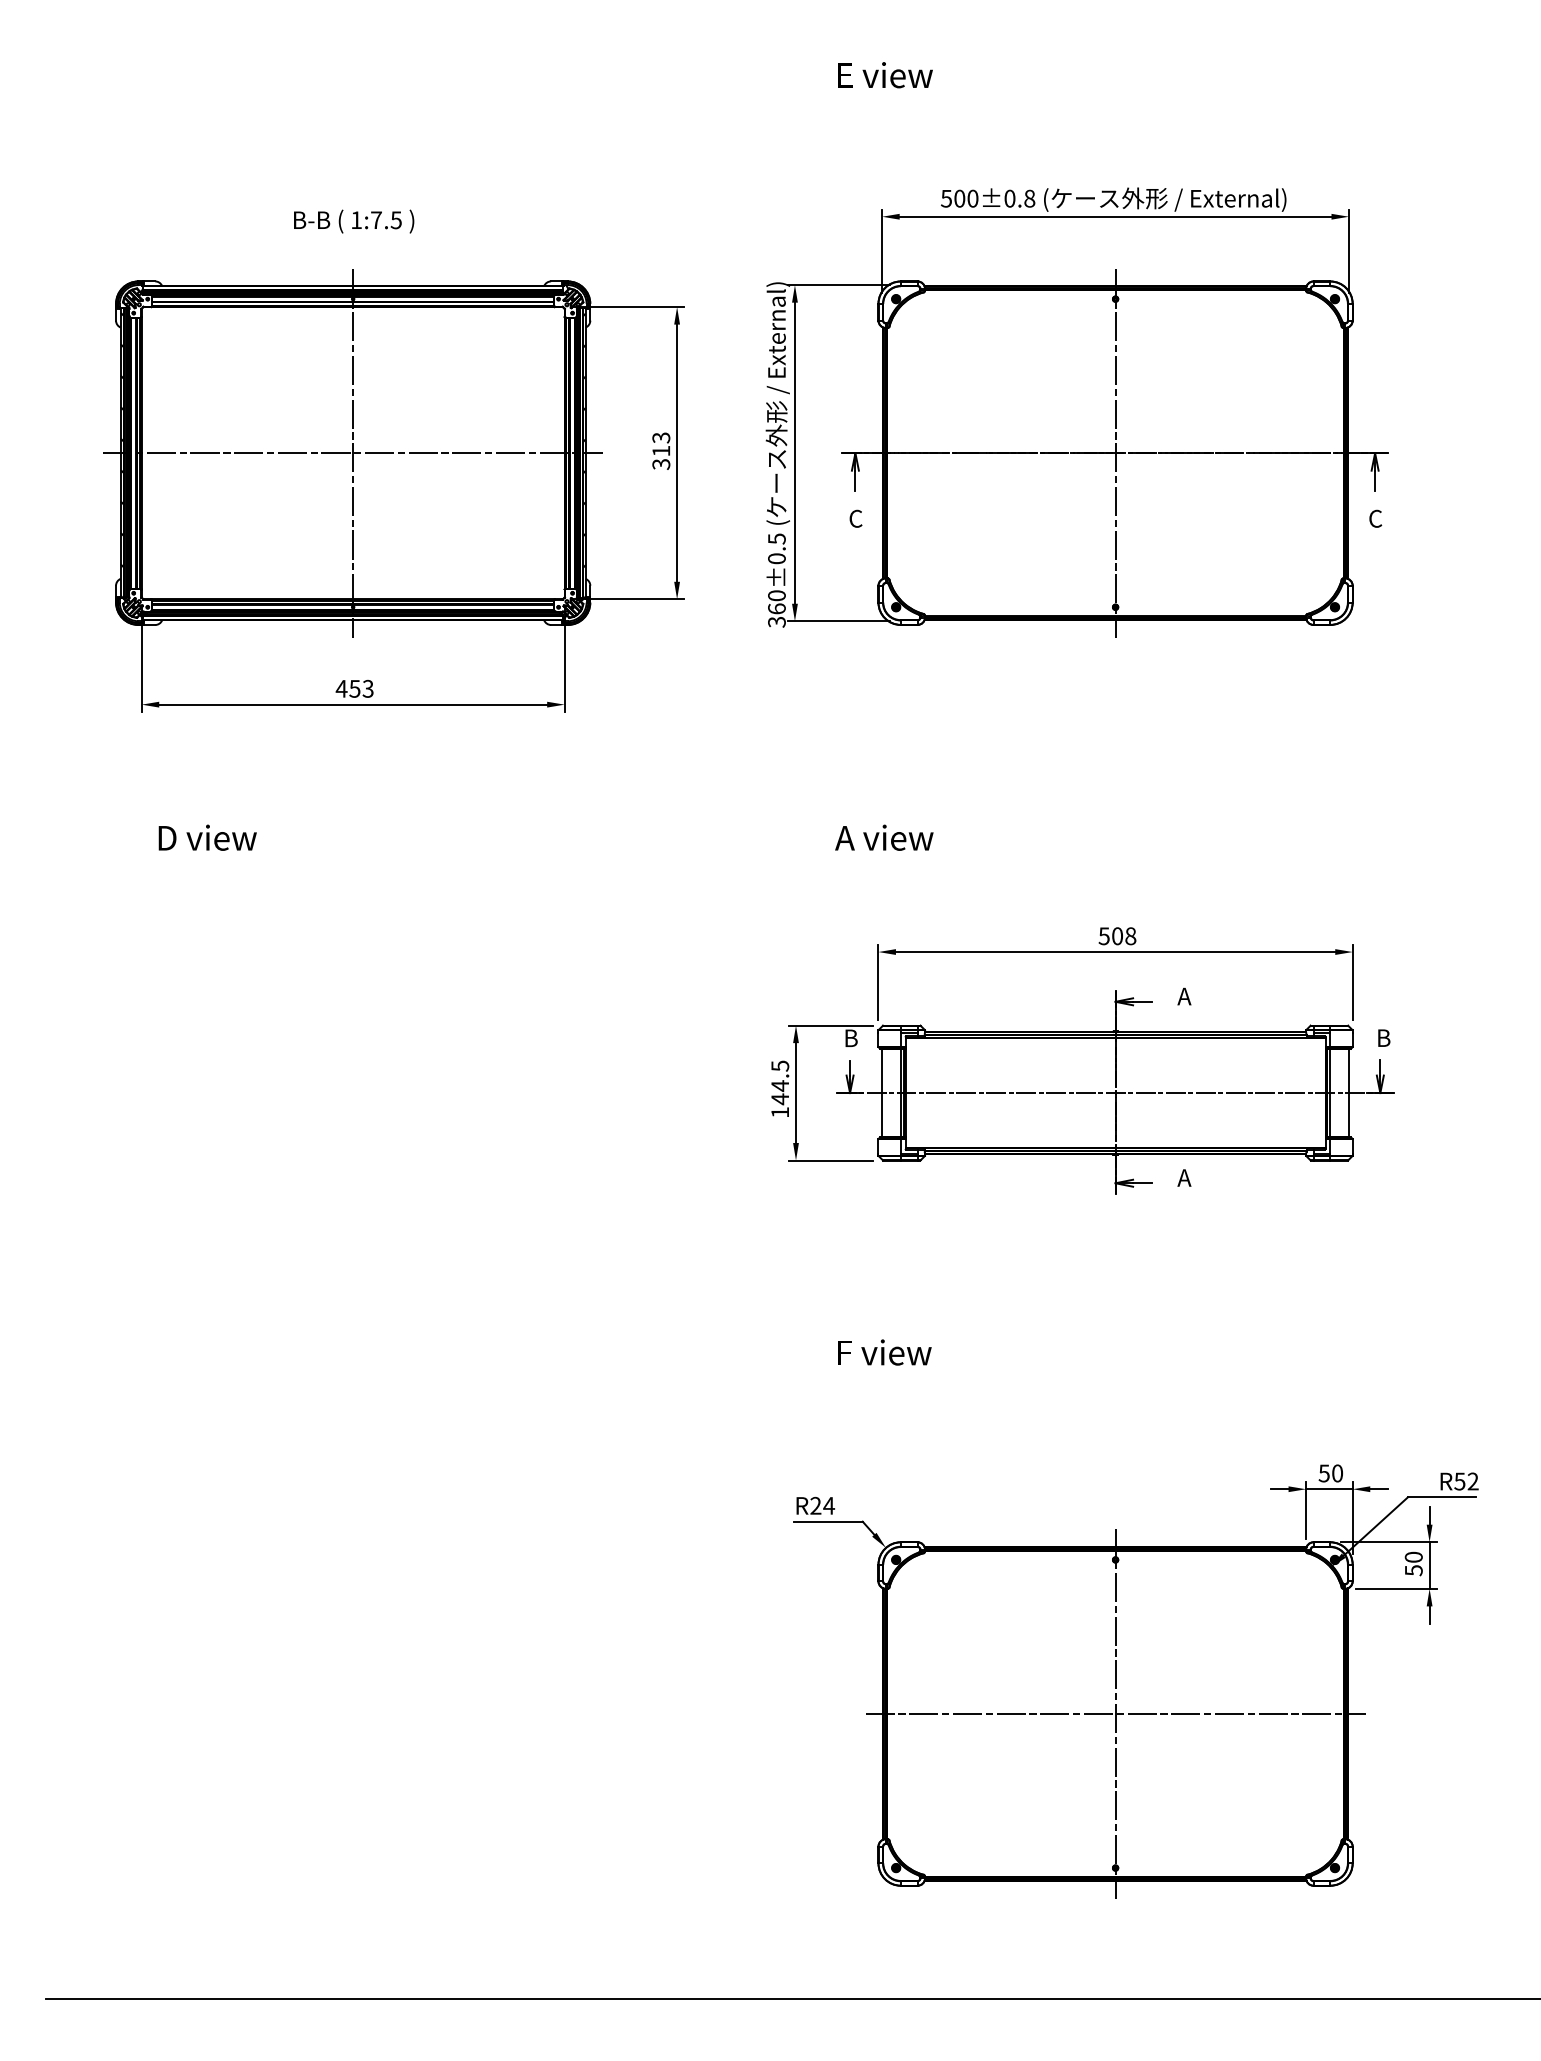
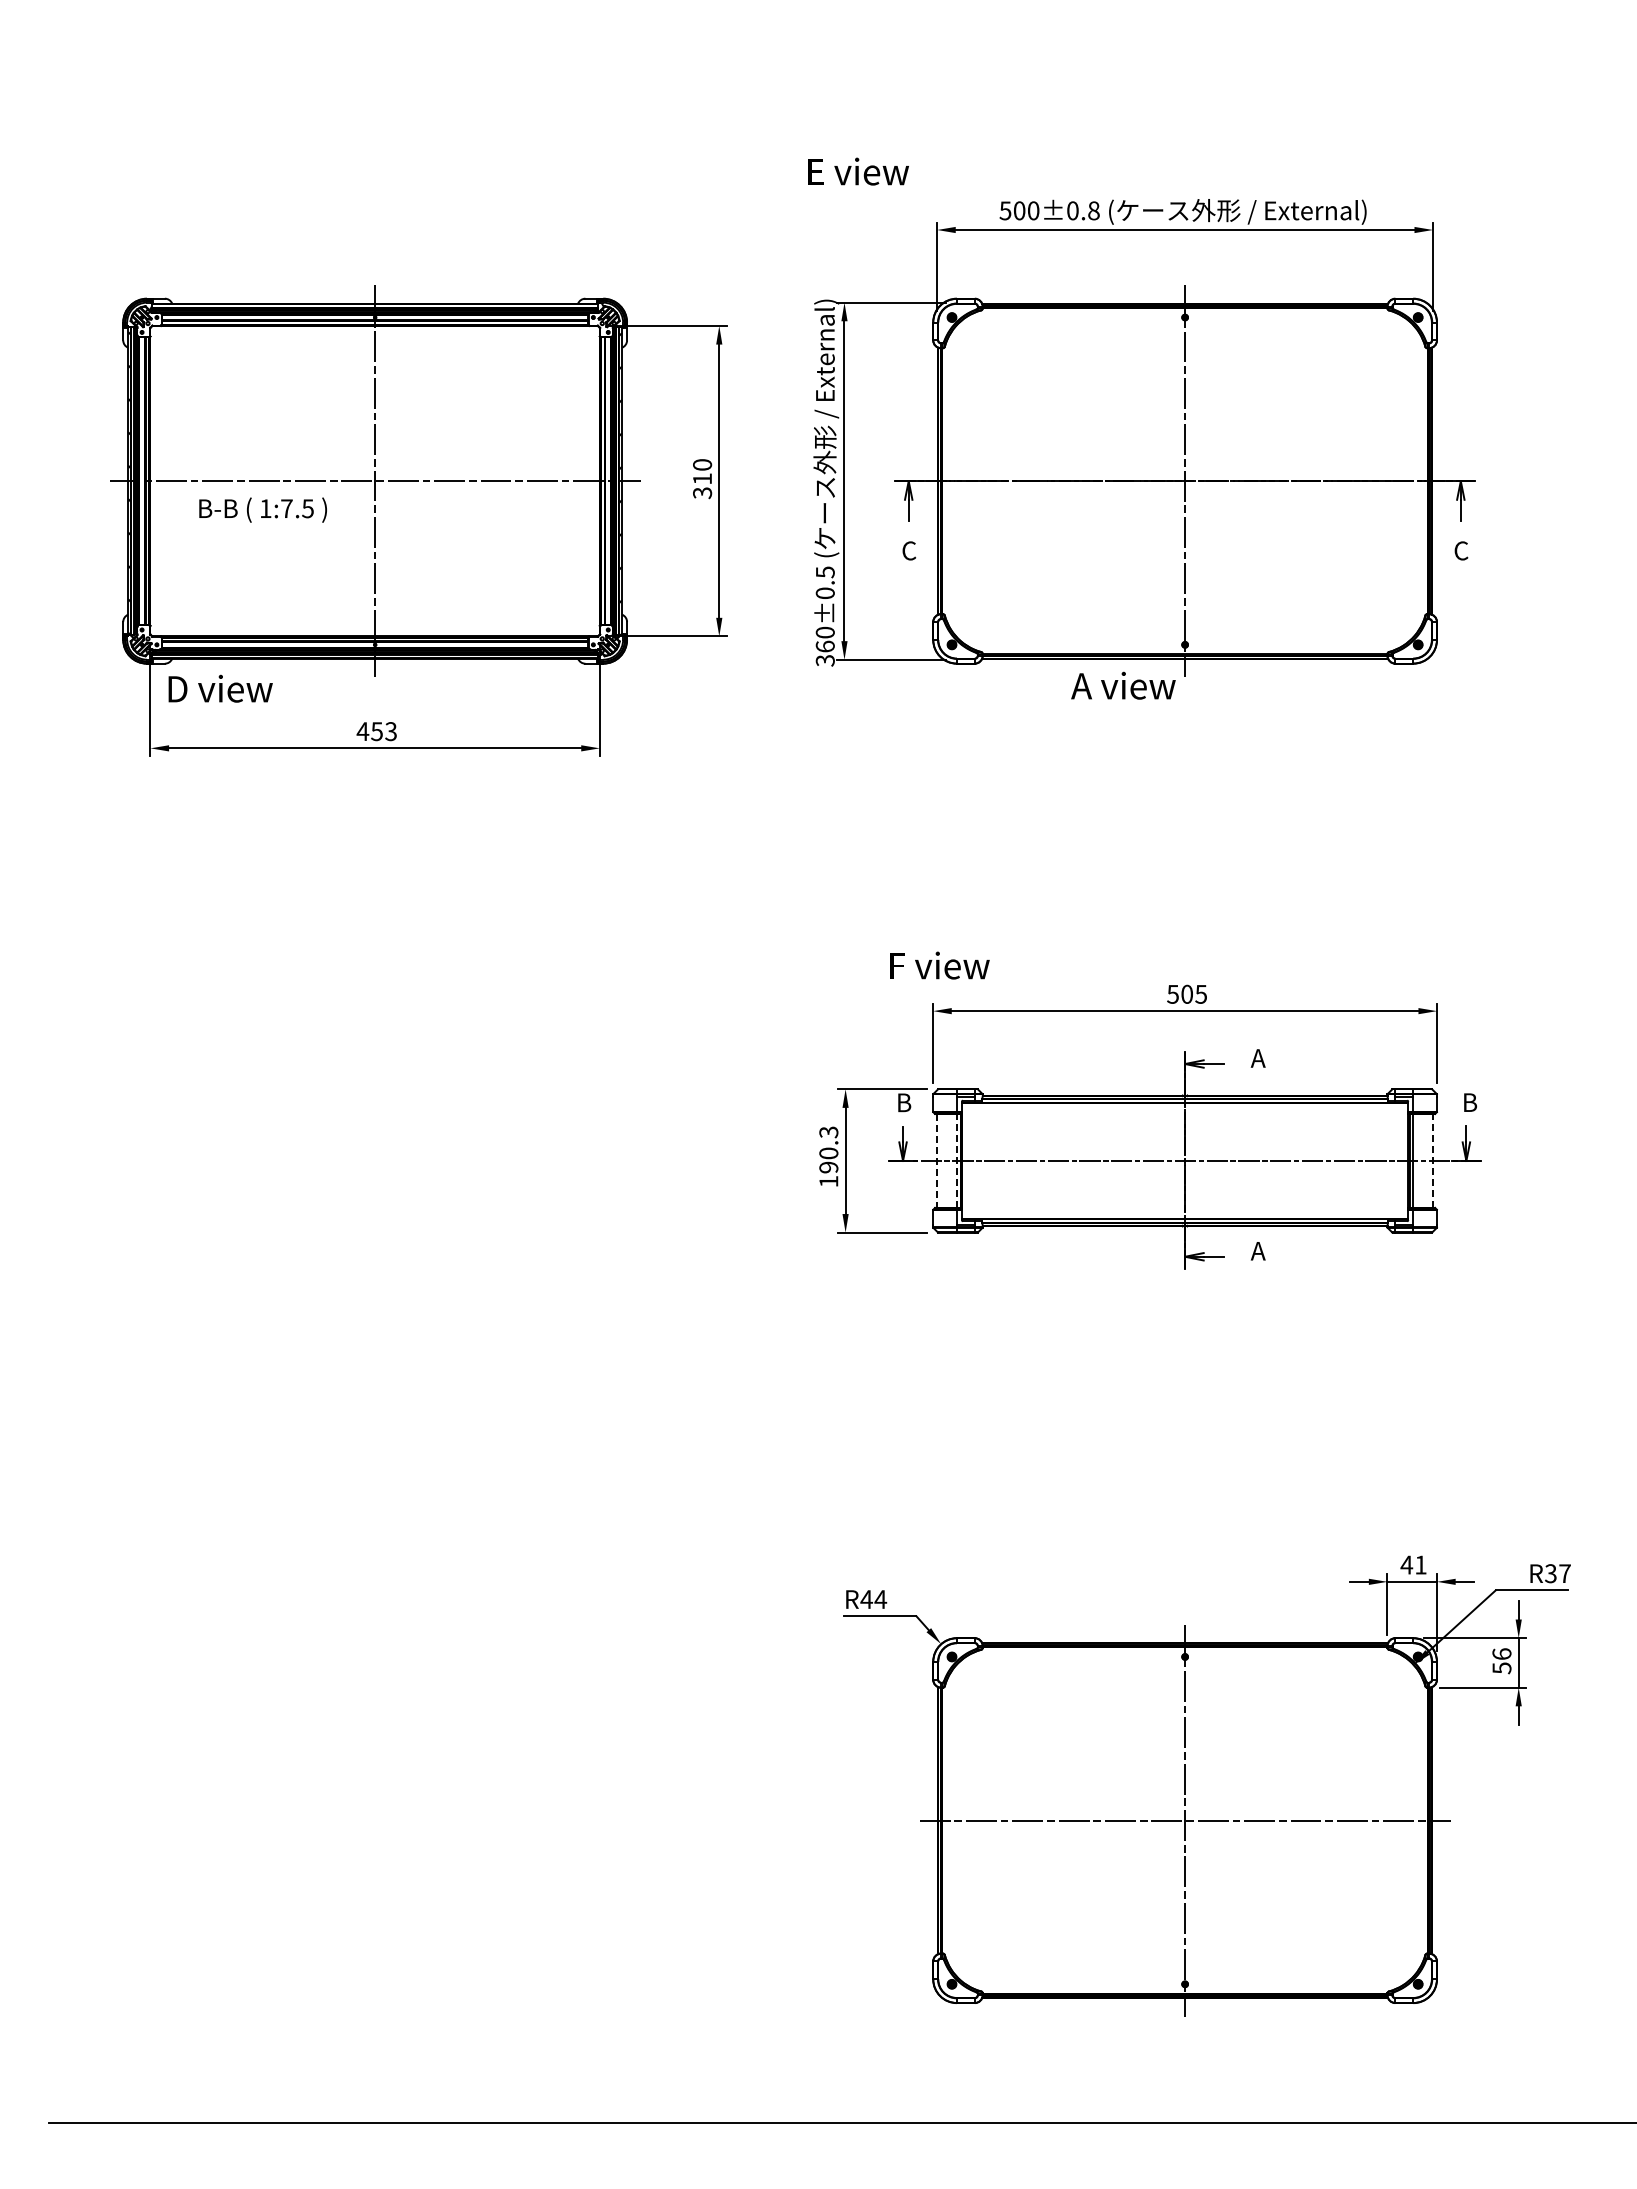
text: (885, 75) -> (858, 171), moved
text: (353, 220) -> (262, 509), moved
text: (661, 437) -> (702, 464), 313 -> 310
text: (207, 837) -> (220, 688), moved
text: (884, 837) -> (1123, 685), moved
text: (1131, 935) -> (1201, 993), 508 -> 505
text: (779, 1082) -> (828, 1149), 144.5 -> 190.3
line: (882, 1092) -> (937, 1160), solid -> dashed
line: (900, 1092) -> (956, 1160), solid -> dashed
line: (1349, 1092) -> (1433, 1160), solid -> dashed
text: (884, 1352) -> (939, 965), moved
text: (1330, 1472) -> (1413, 1564), 50 -> 41
text: (1466, 1481) -> (1557, 1573), R52 -> R37
text: (815, 1505) -> (866, 1599), R24 -> R44
text: (1413, 1556) -> (1501, 1653), 50 -> 56

